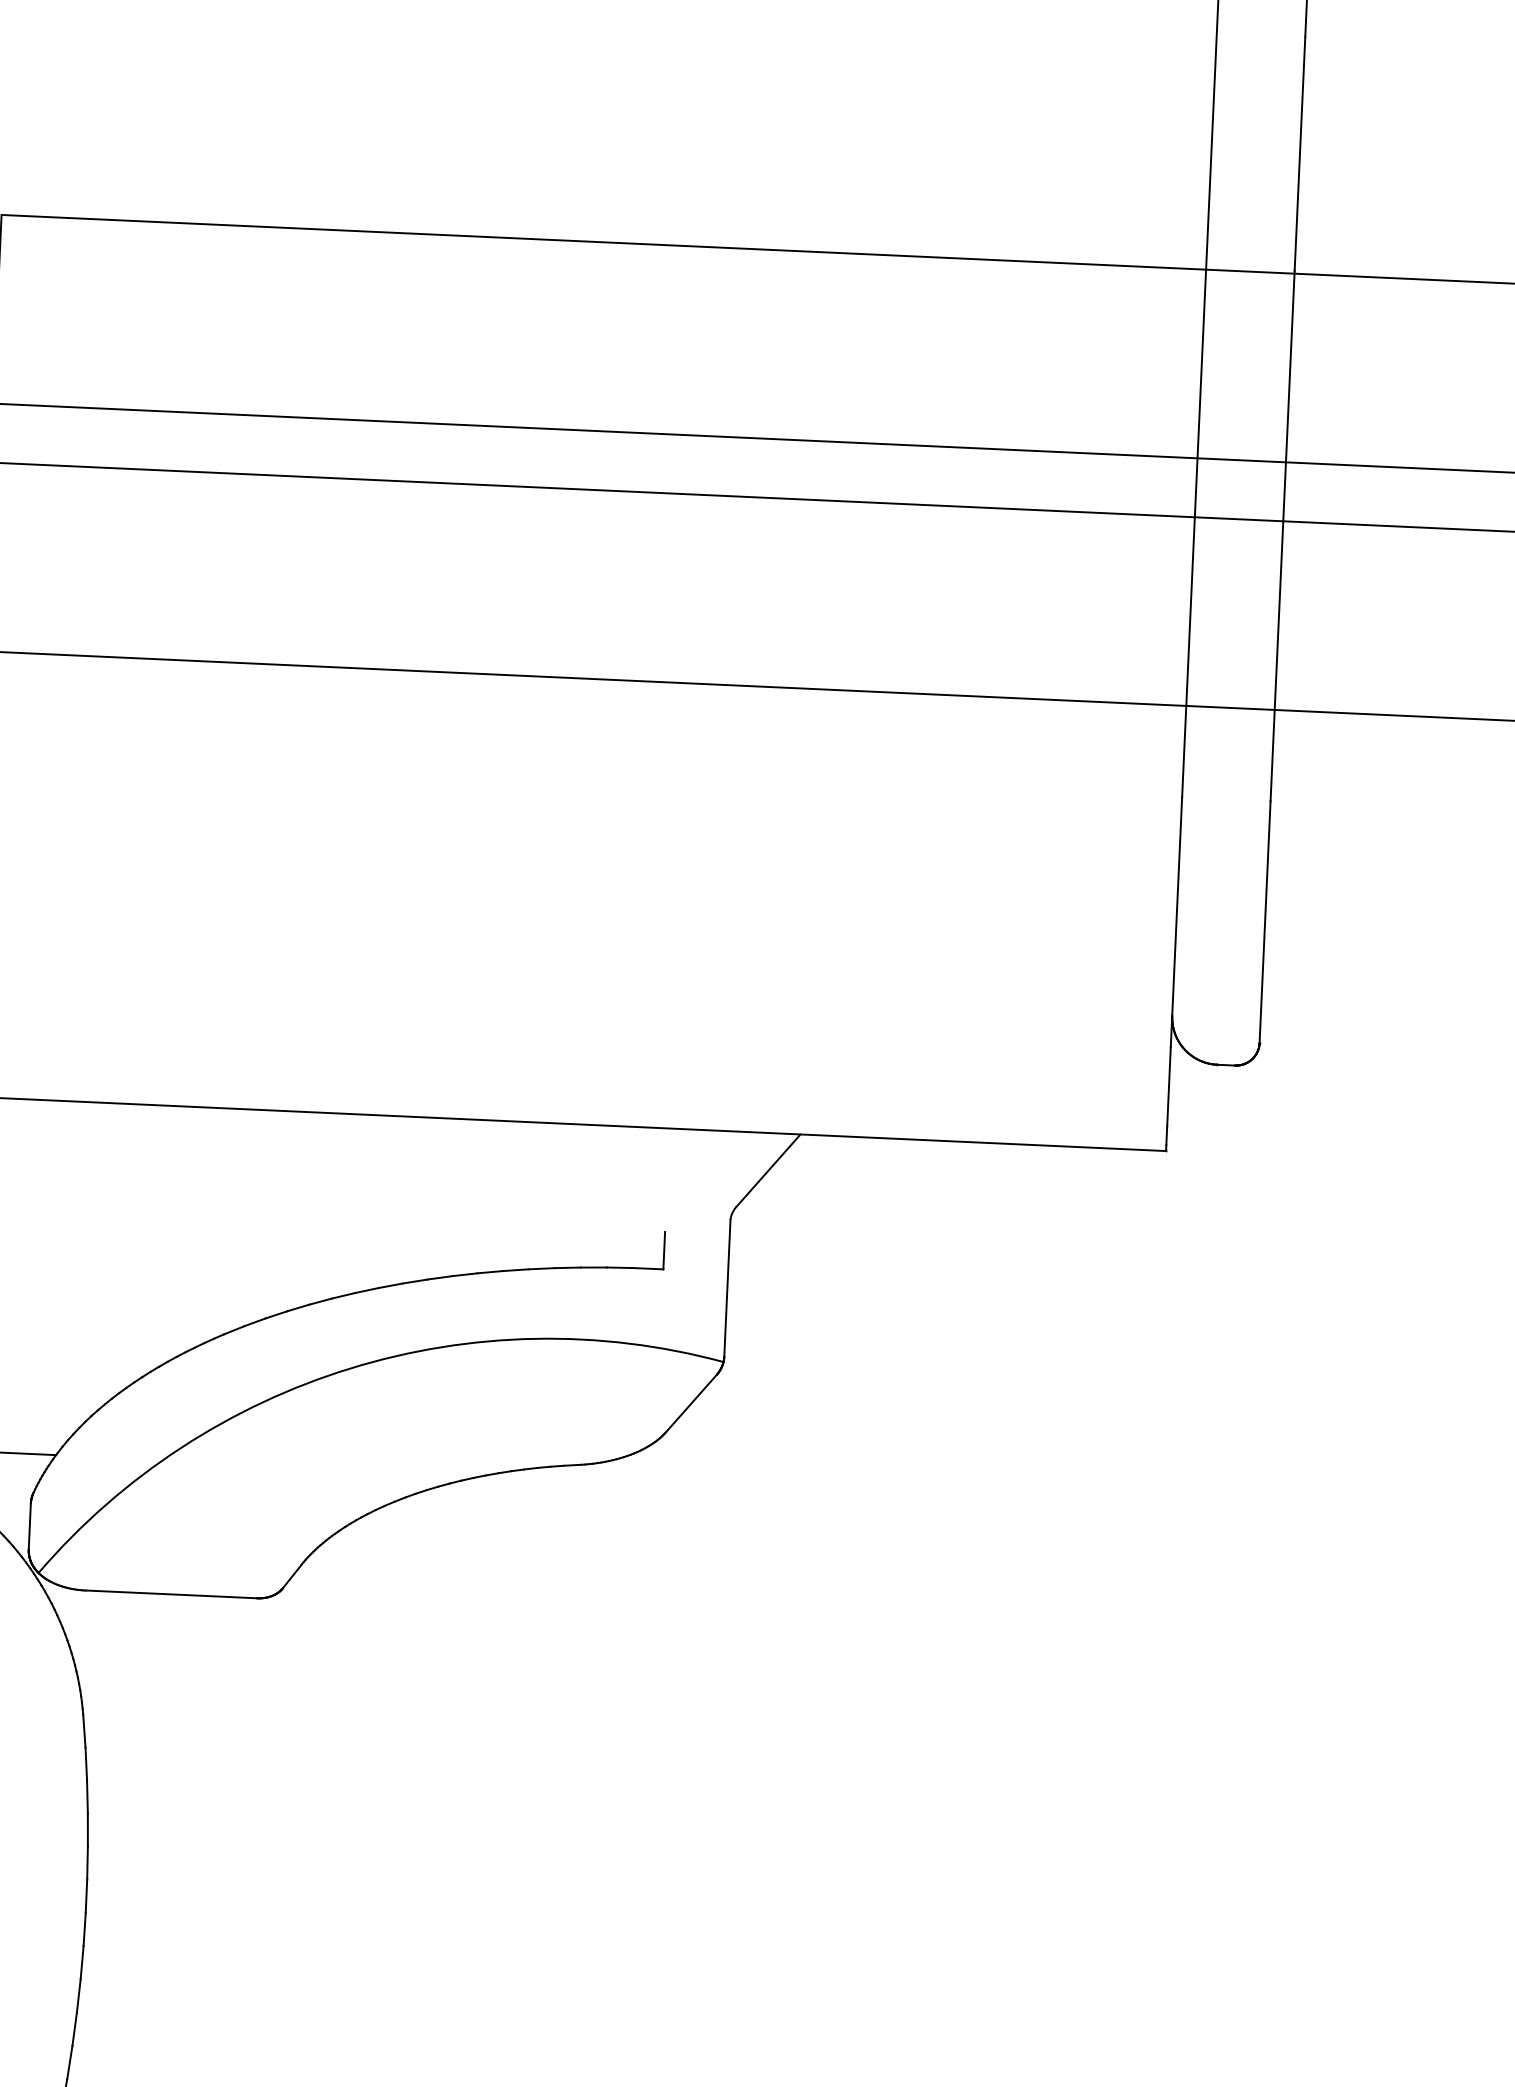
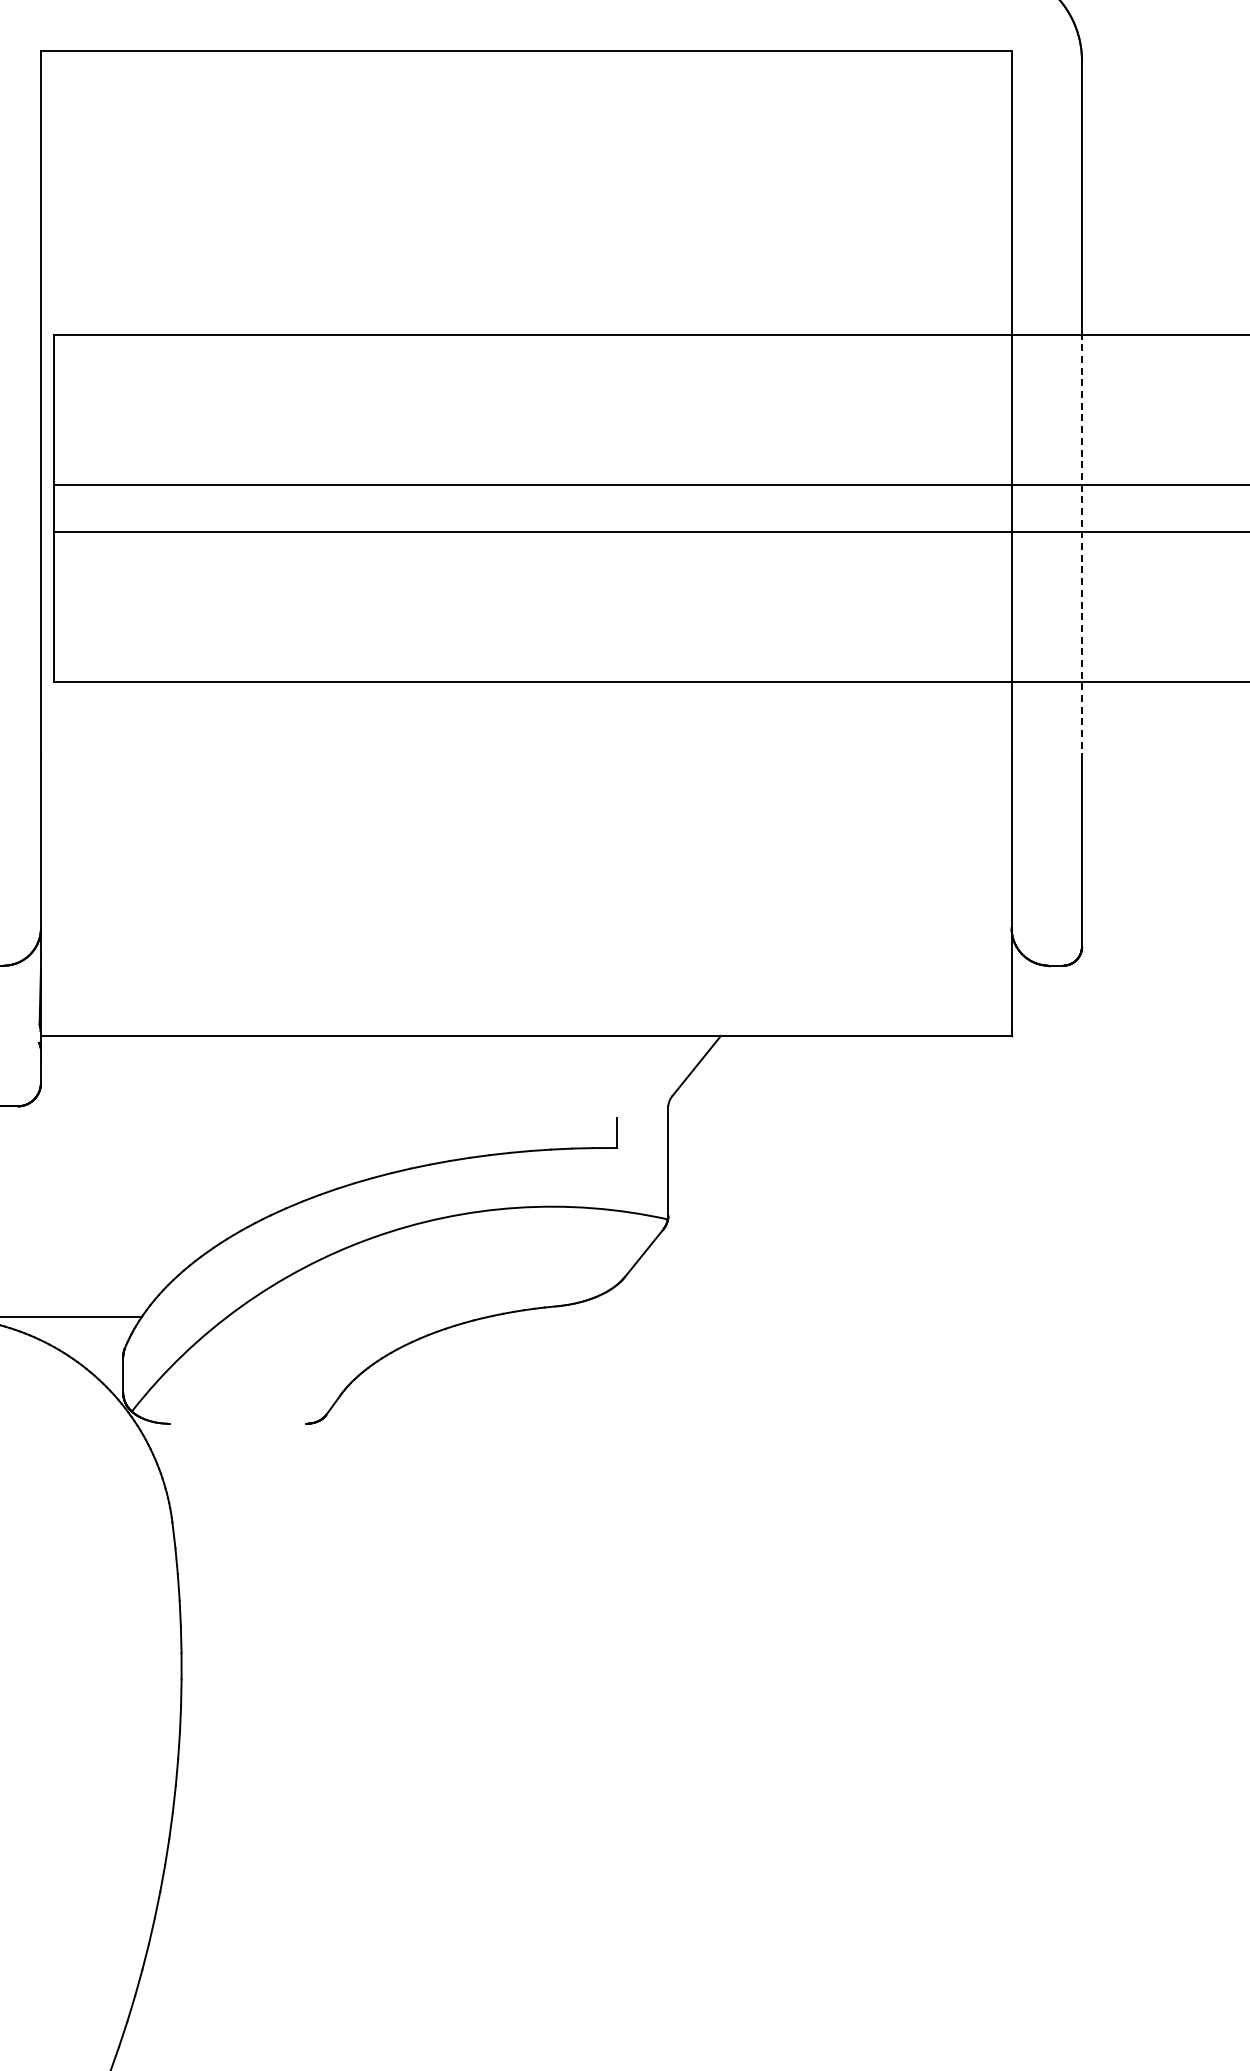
line: (1282, 537) -> (1081, 544), solid -> dashed
line: (171, 1594) -> (238, 1423), removed

